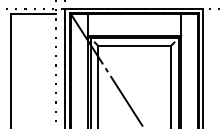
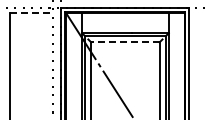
line: (33, 13) -> (31, 12), solid -> dashed
line: (133, 45) -> (124, 42), solid -> dashed

